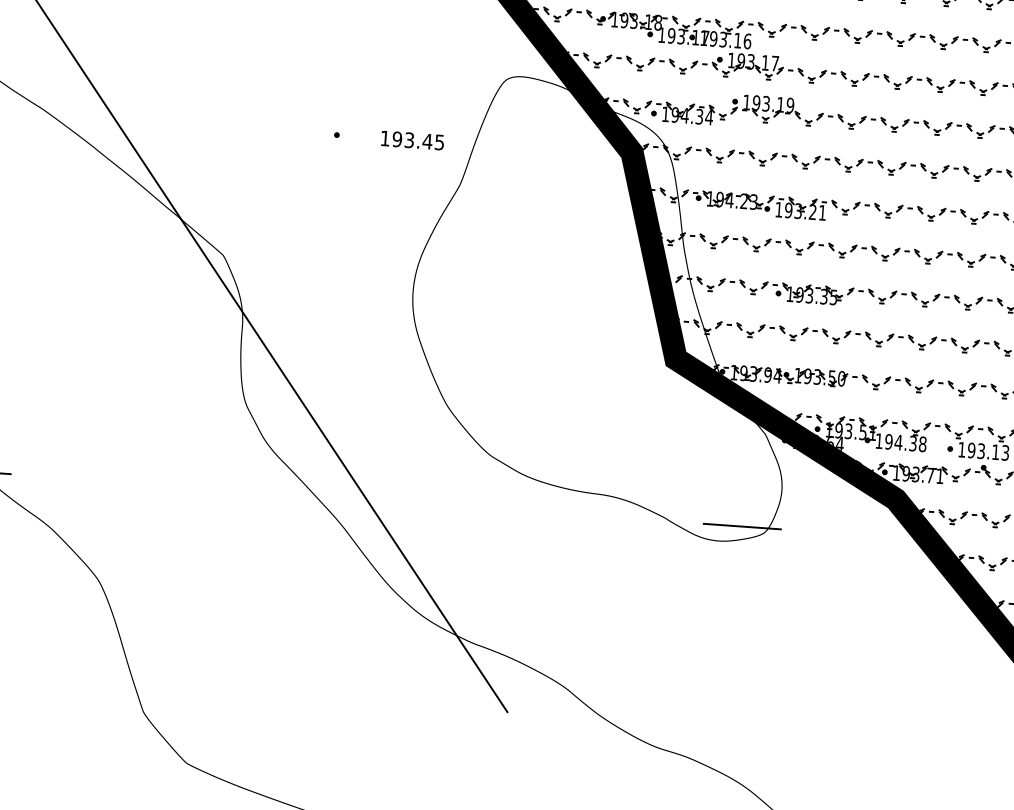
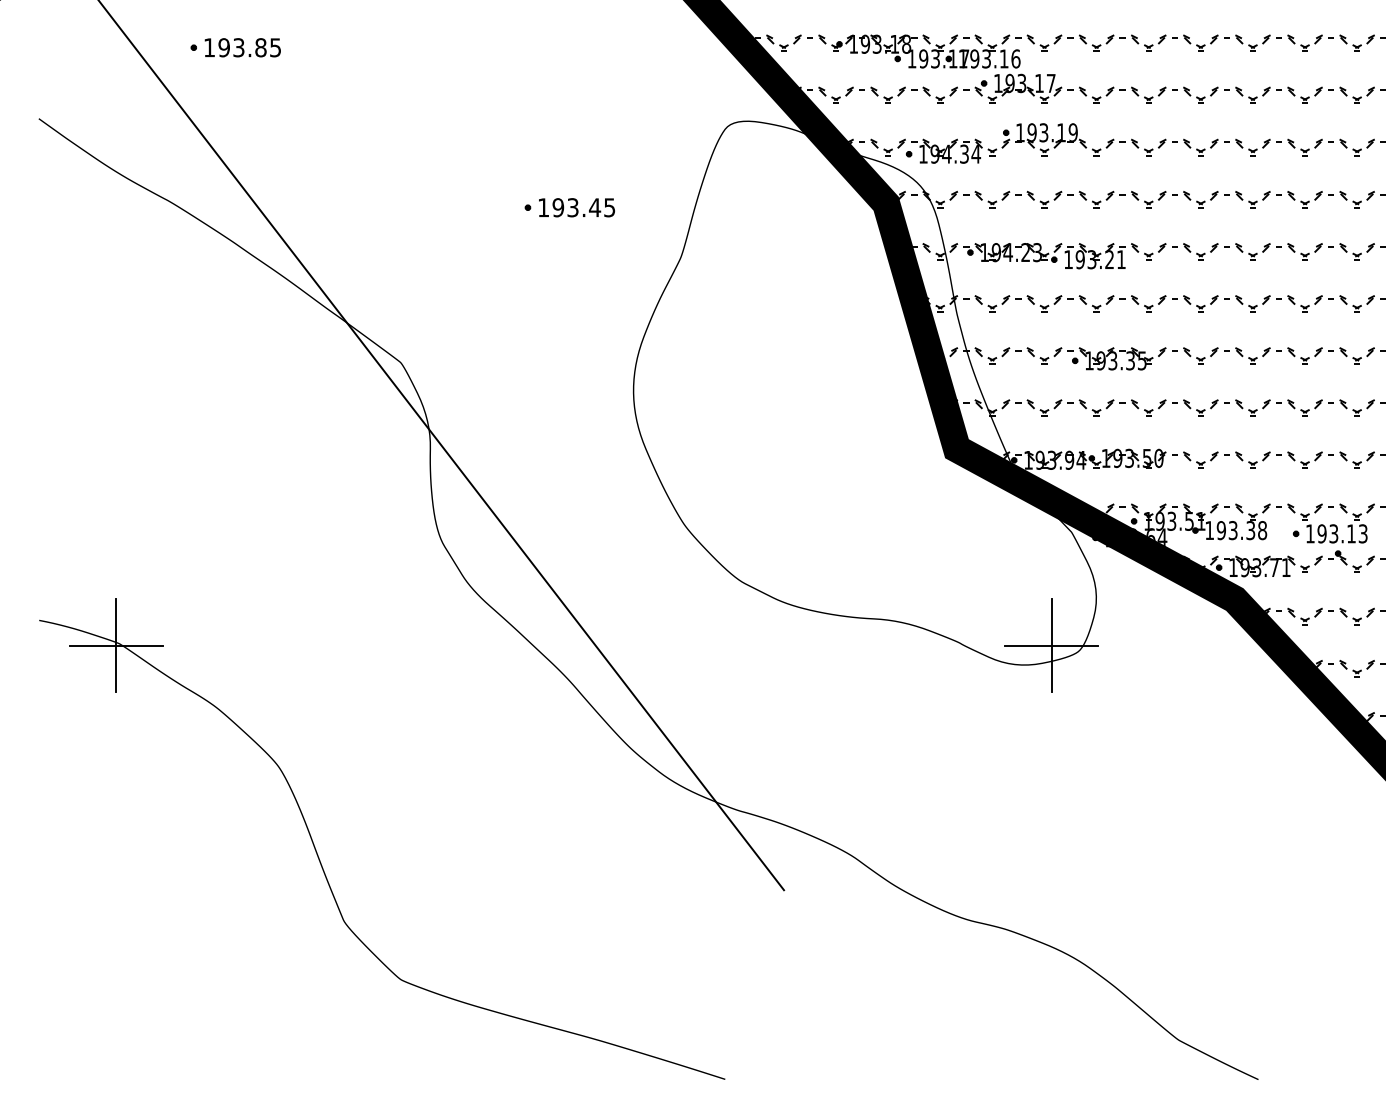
text: (412, 140) -> (576, 207), moved
text: (898, 442) -> (1232, 530), 194.38 -> 193.38
line: (742, 526) -> (1051, 645), added

